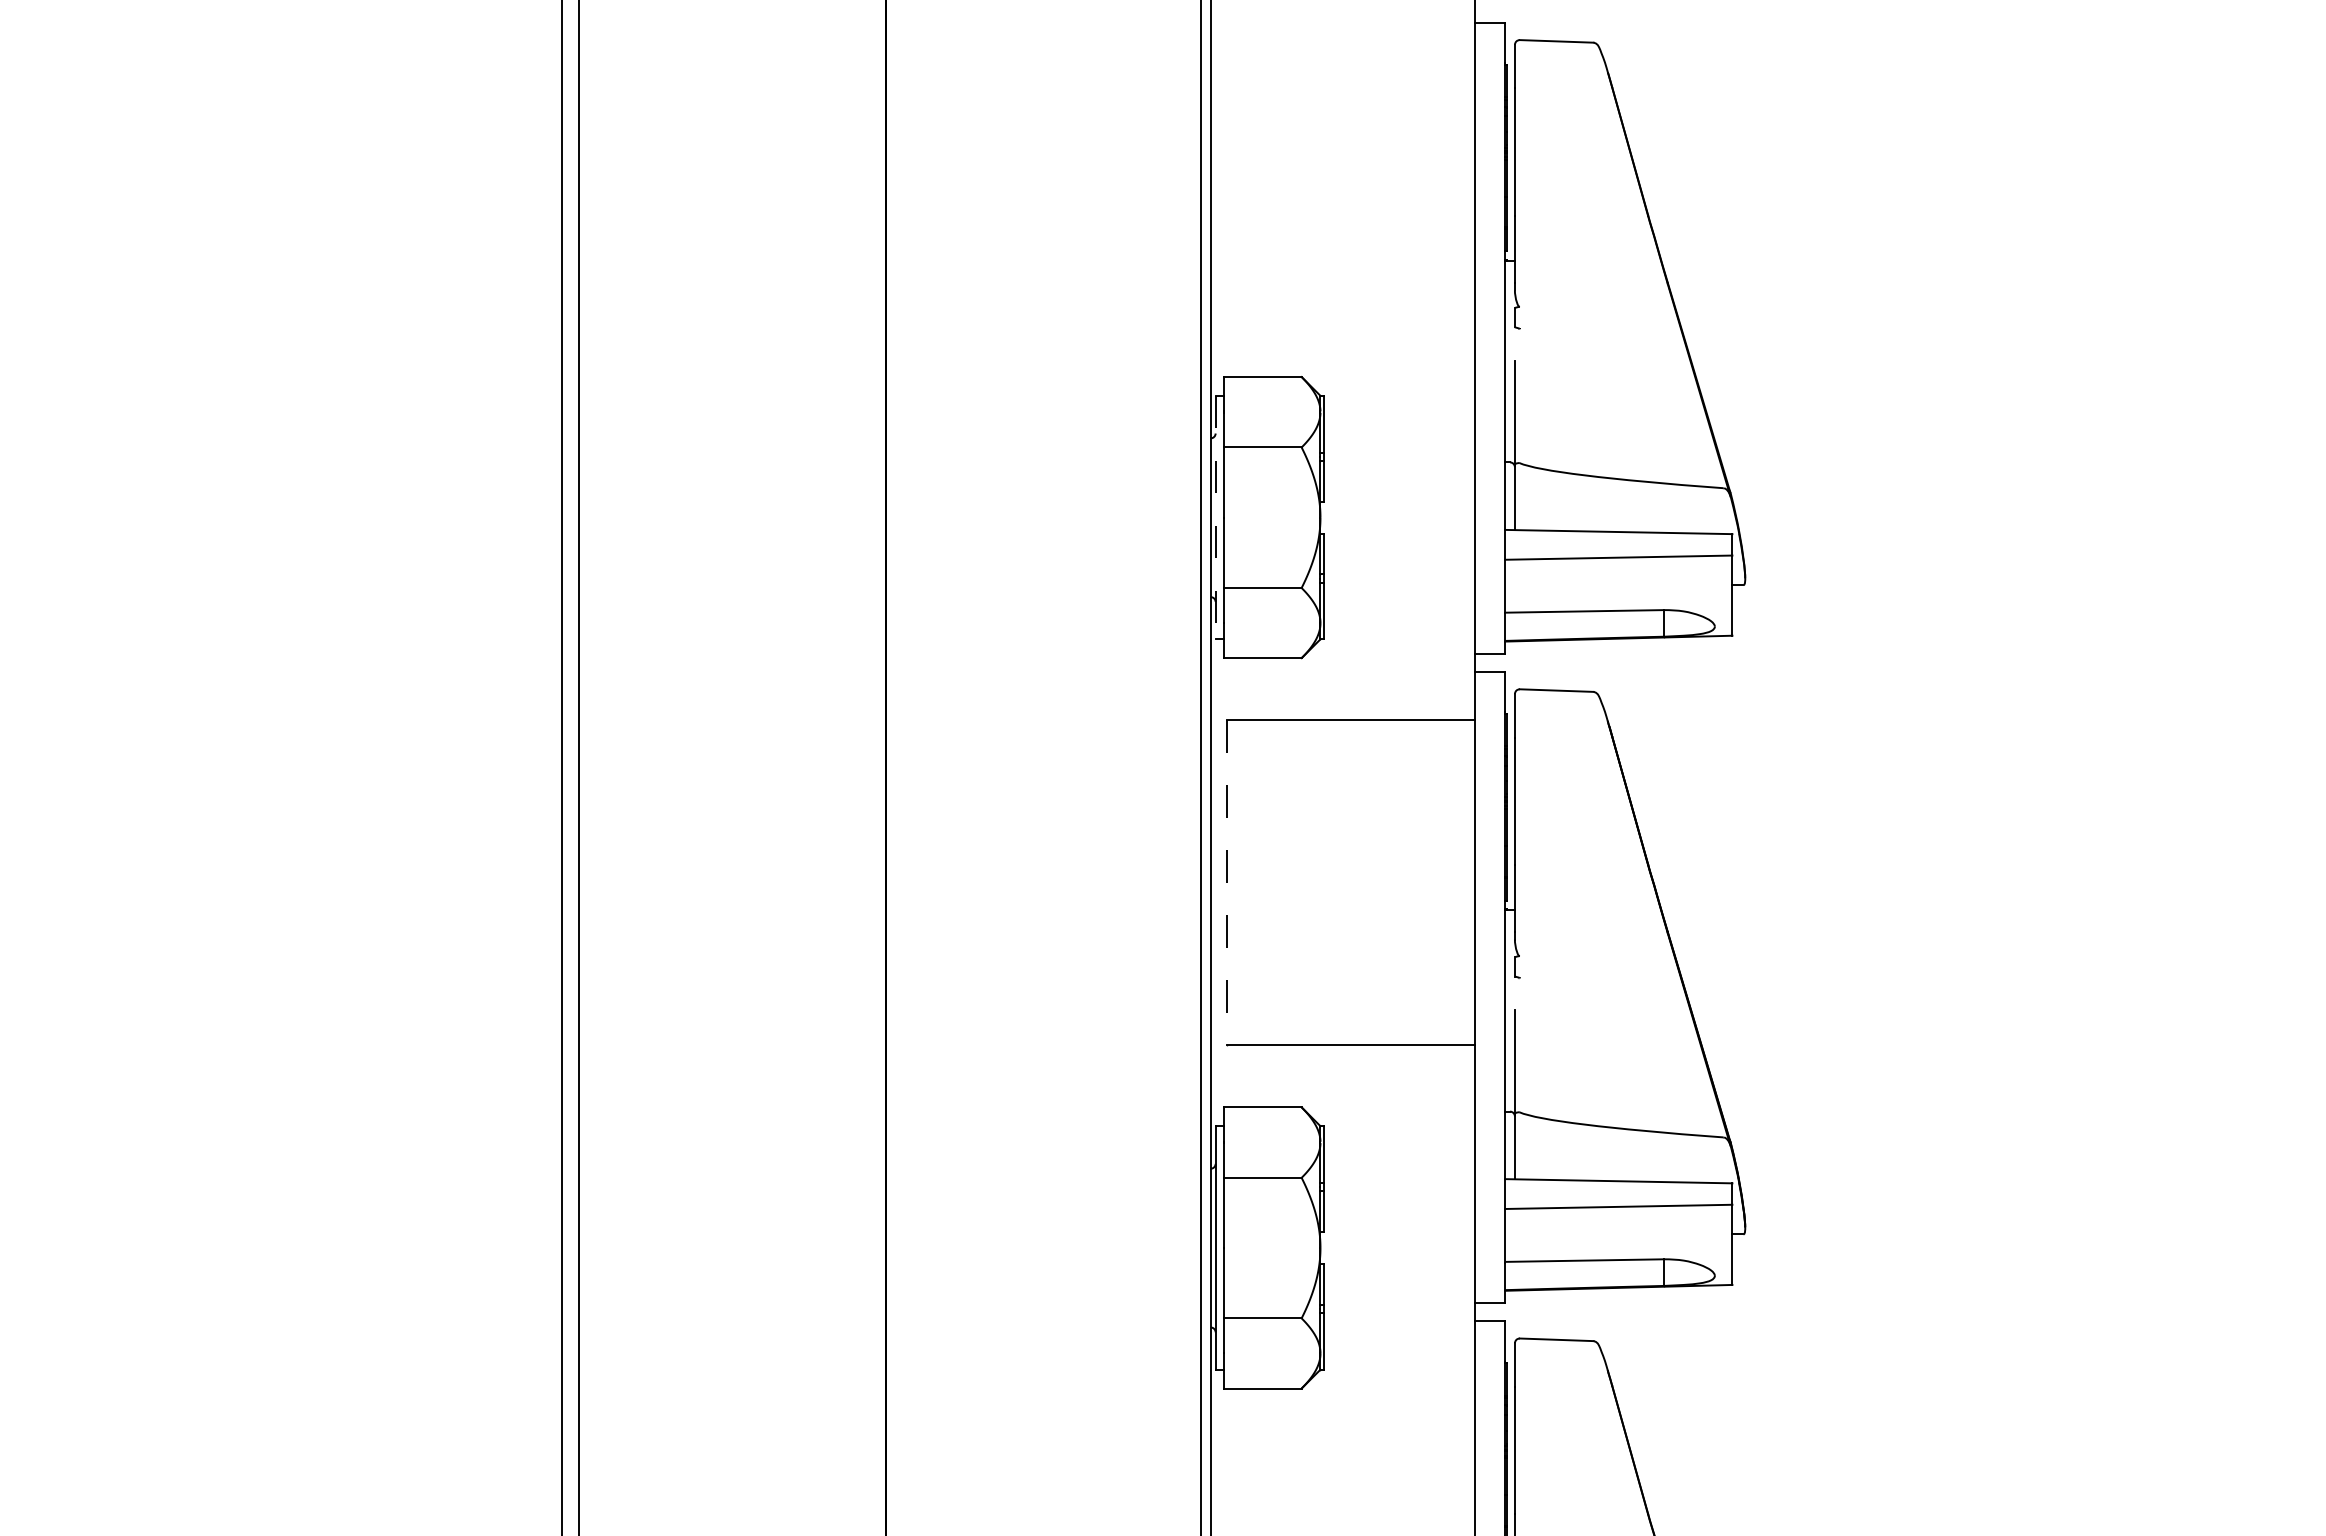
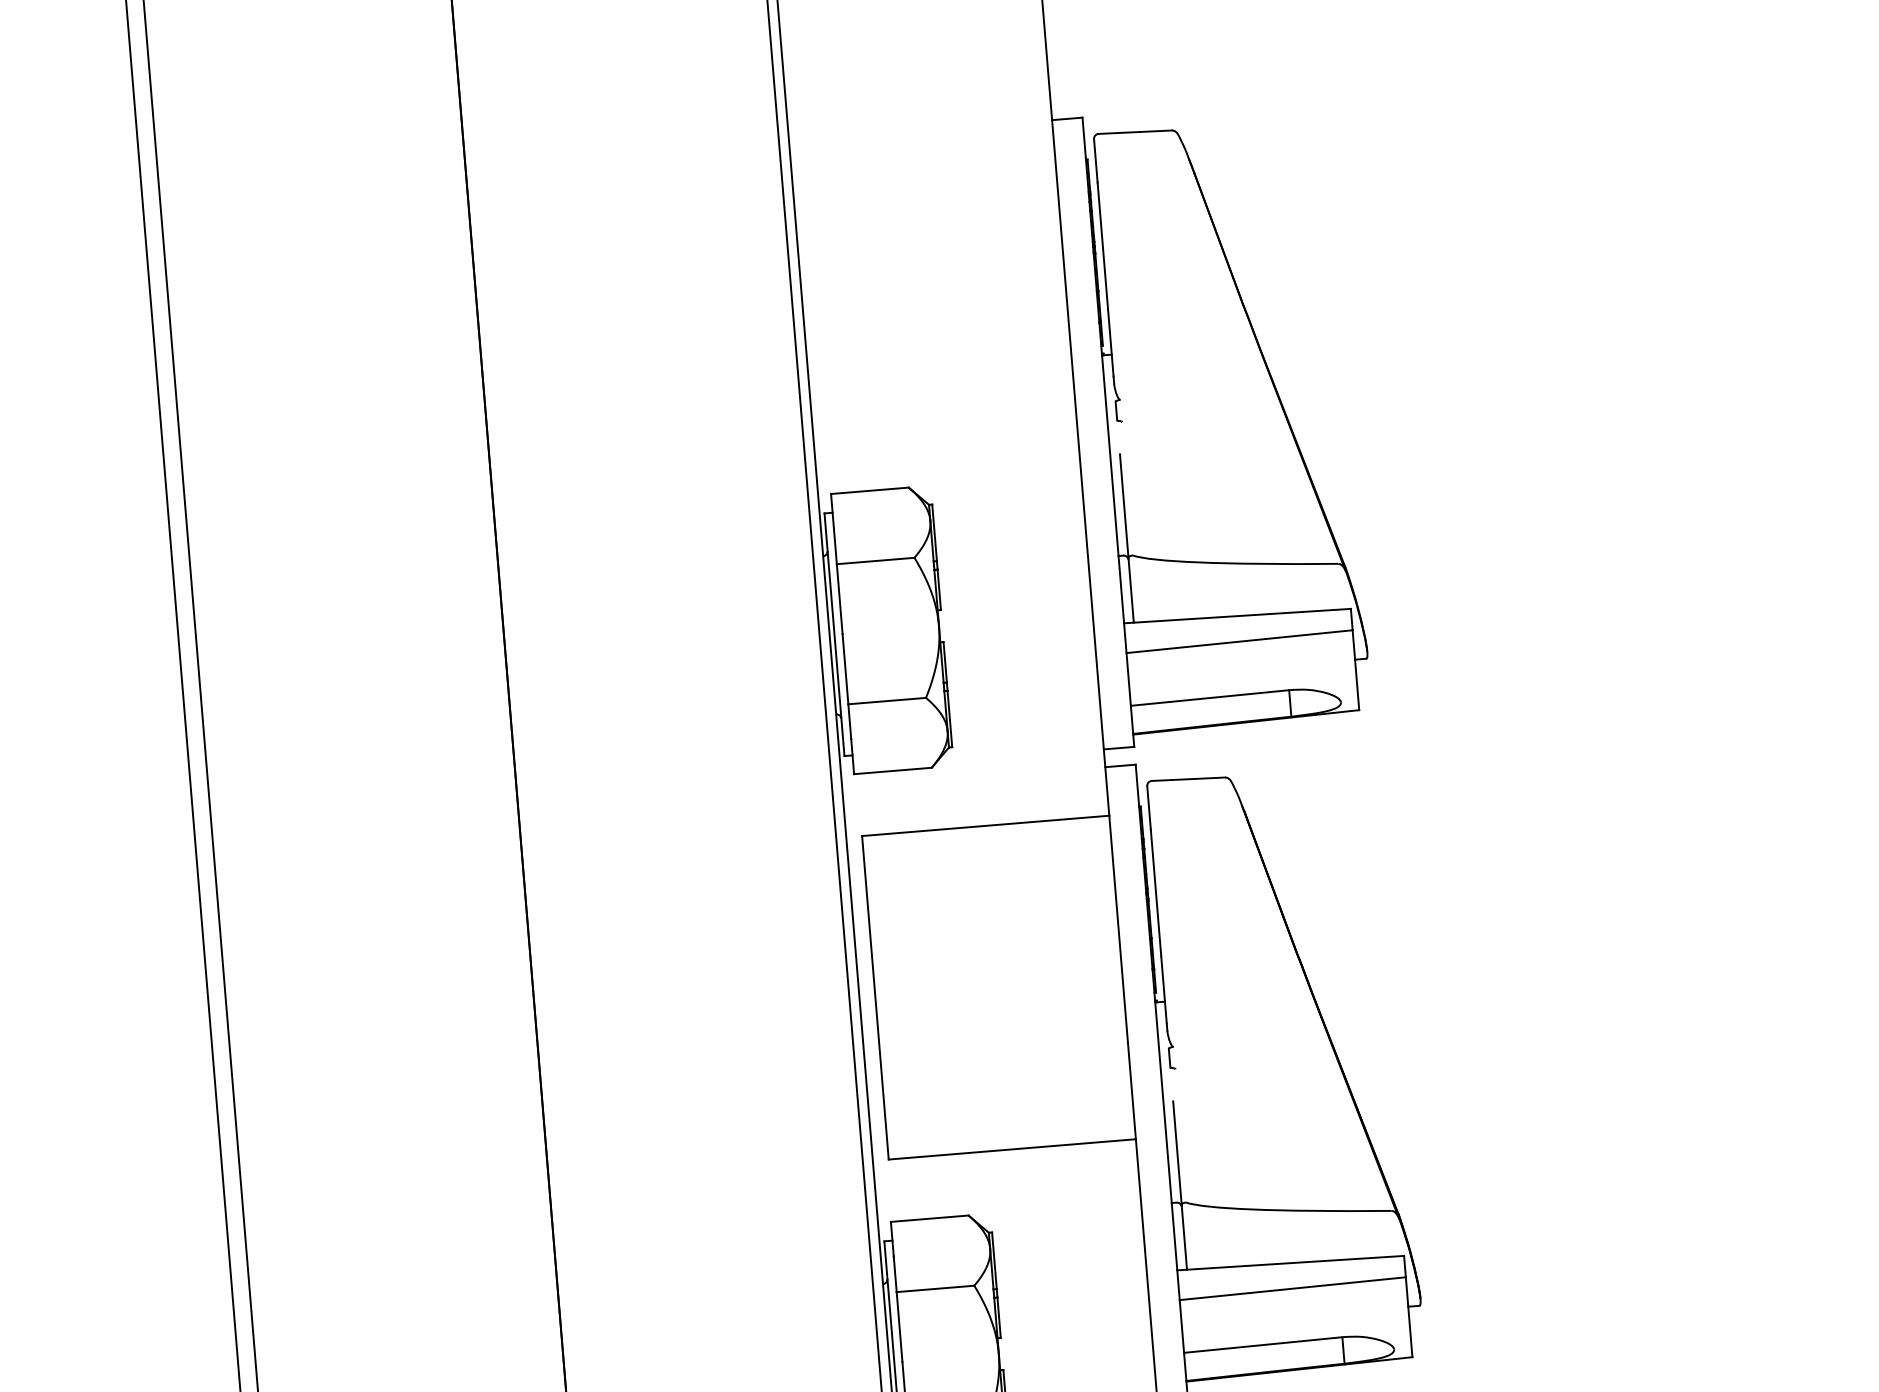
line: (1215, 517) -> (834, 634), dashed -> solid
line: (1226, 883) -> (875, 998), dashed -> solid

